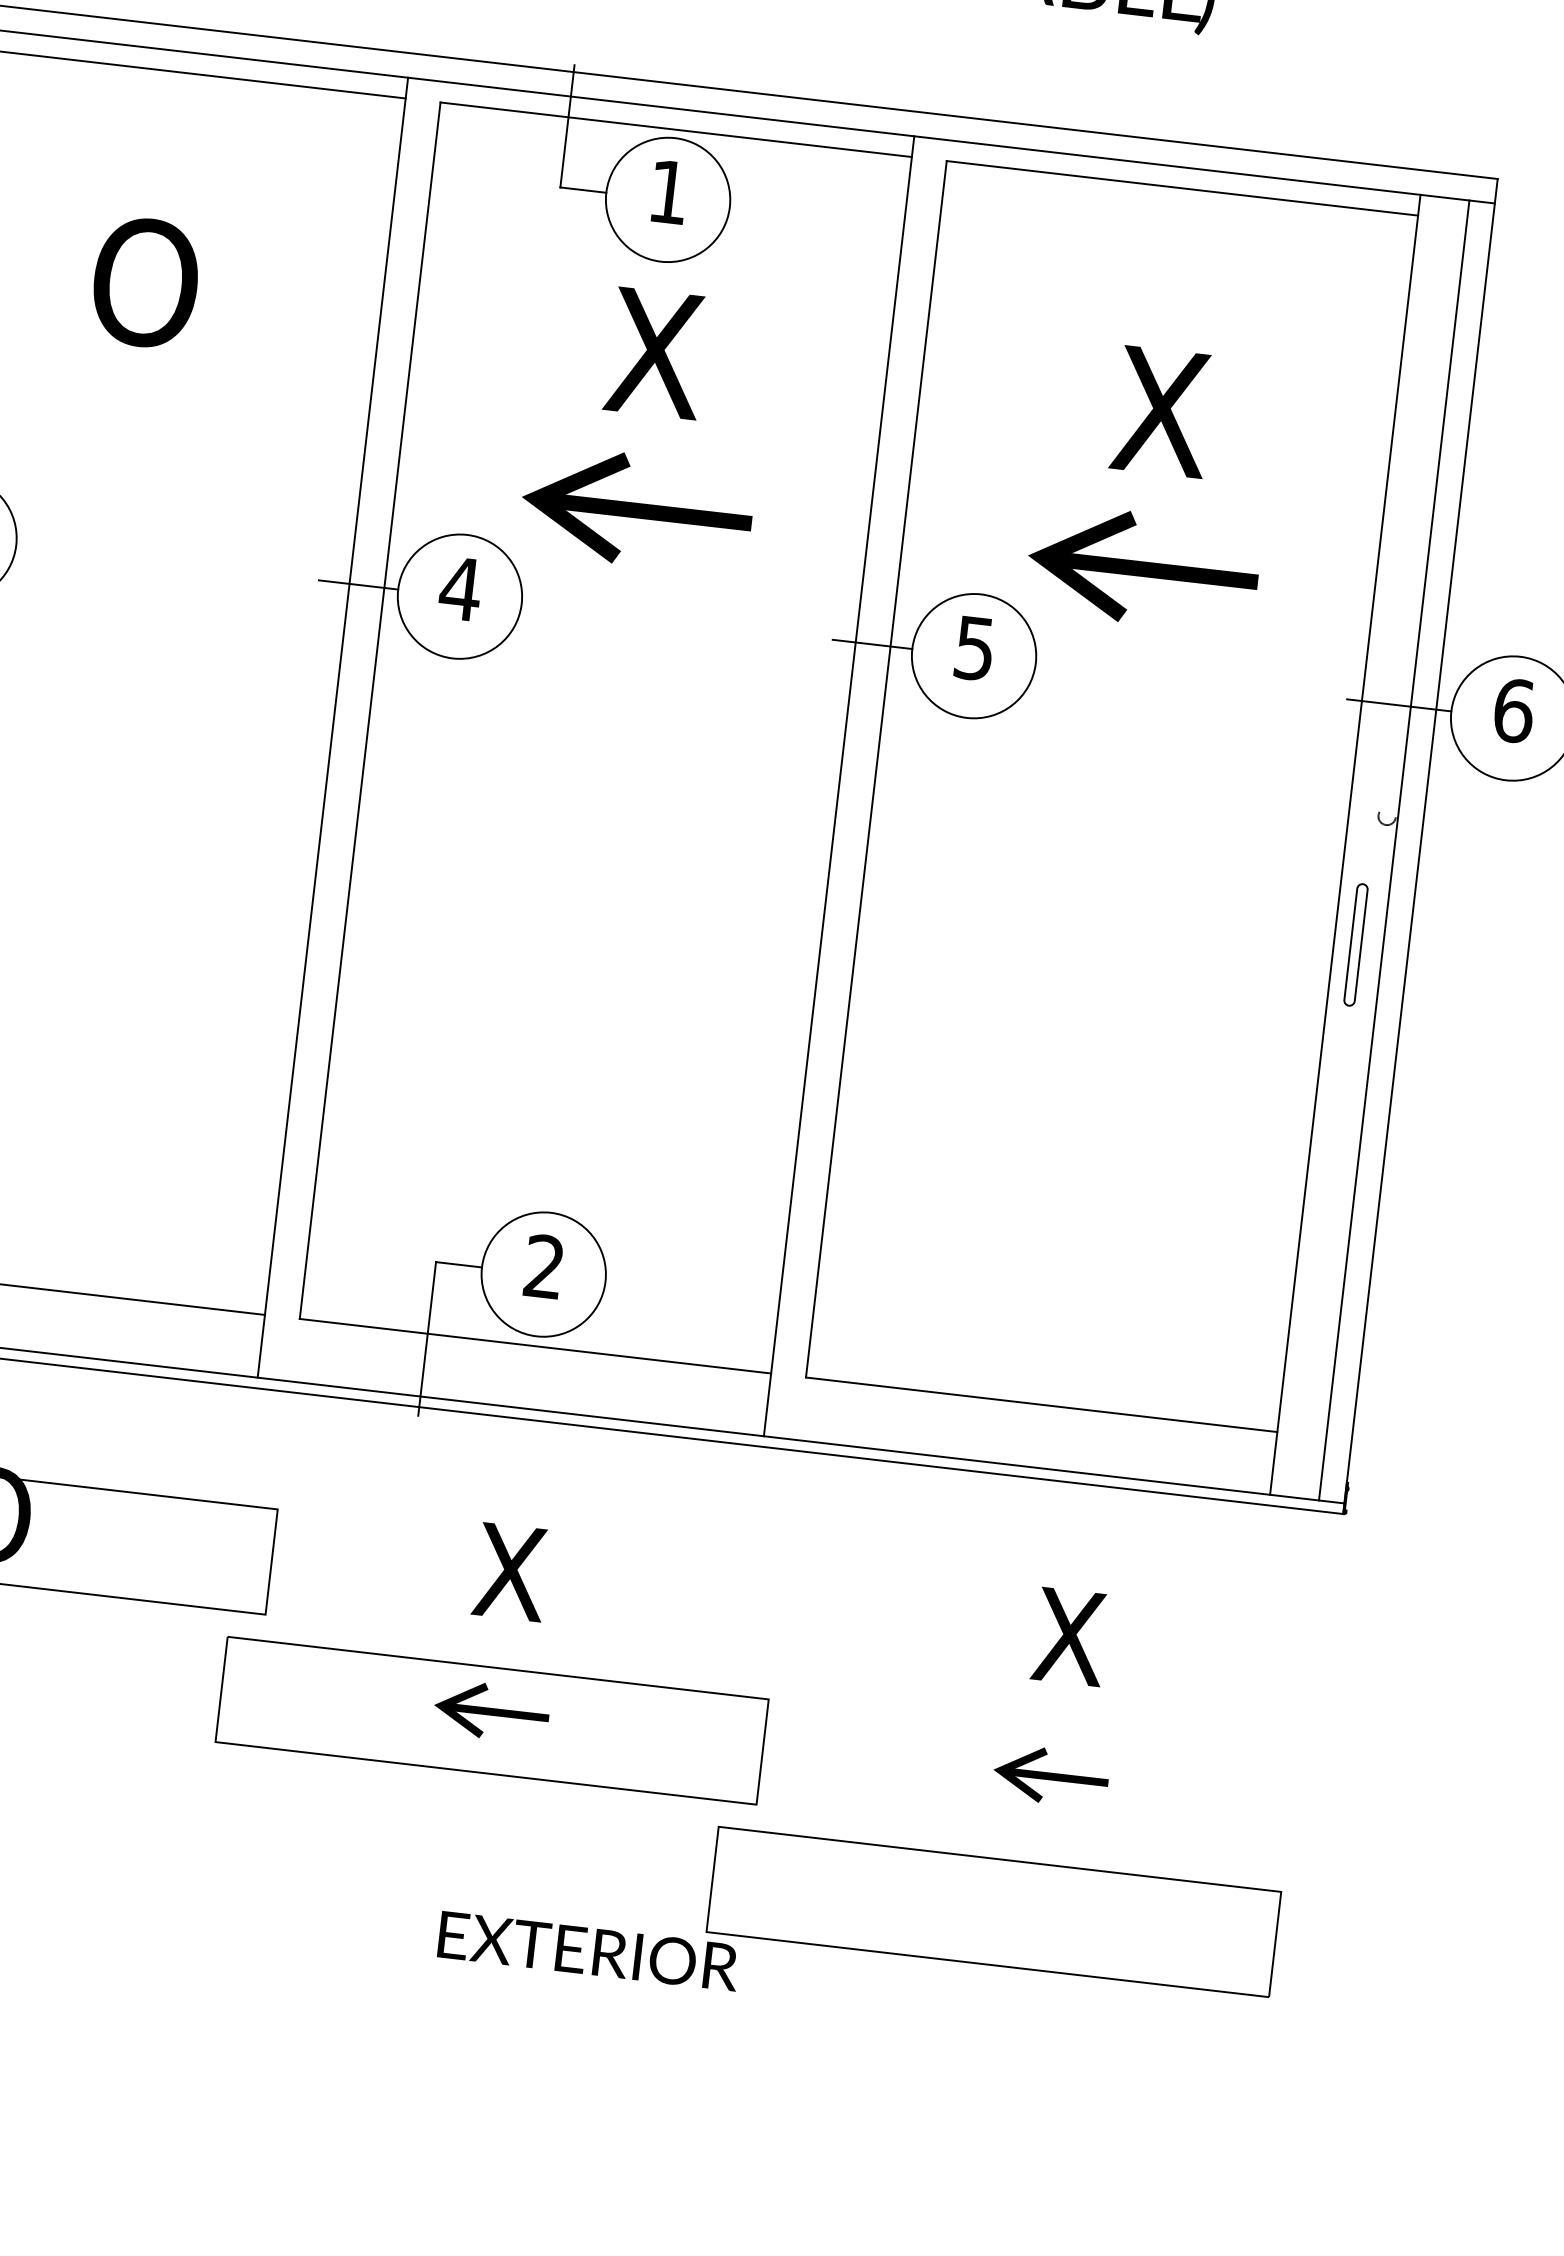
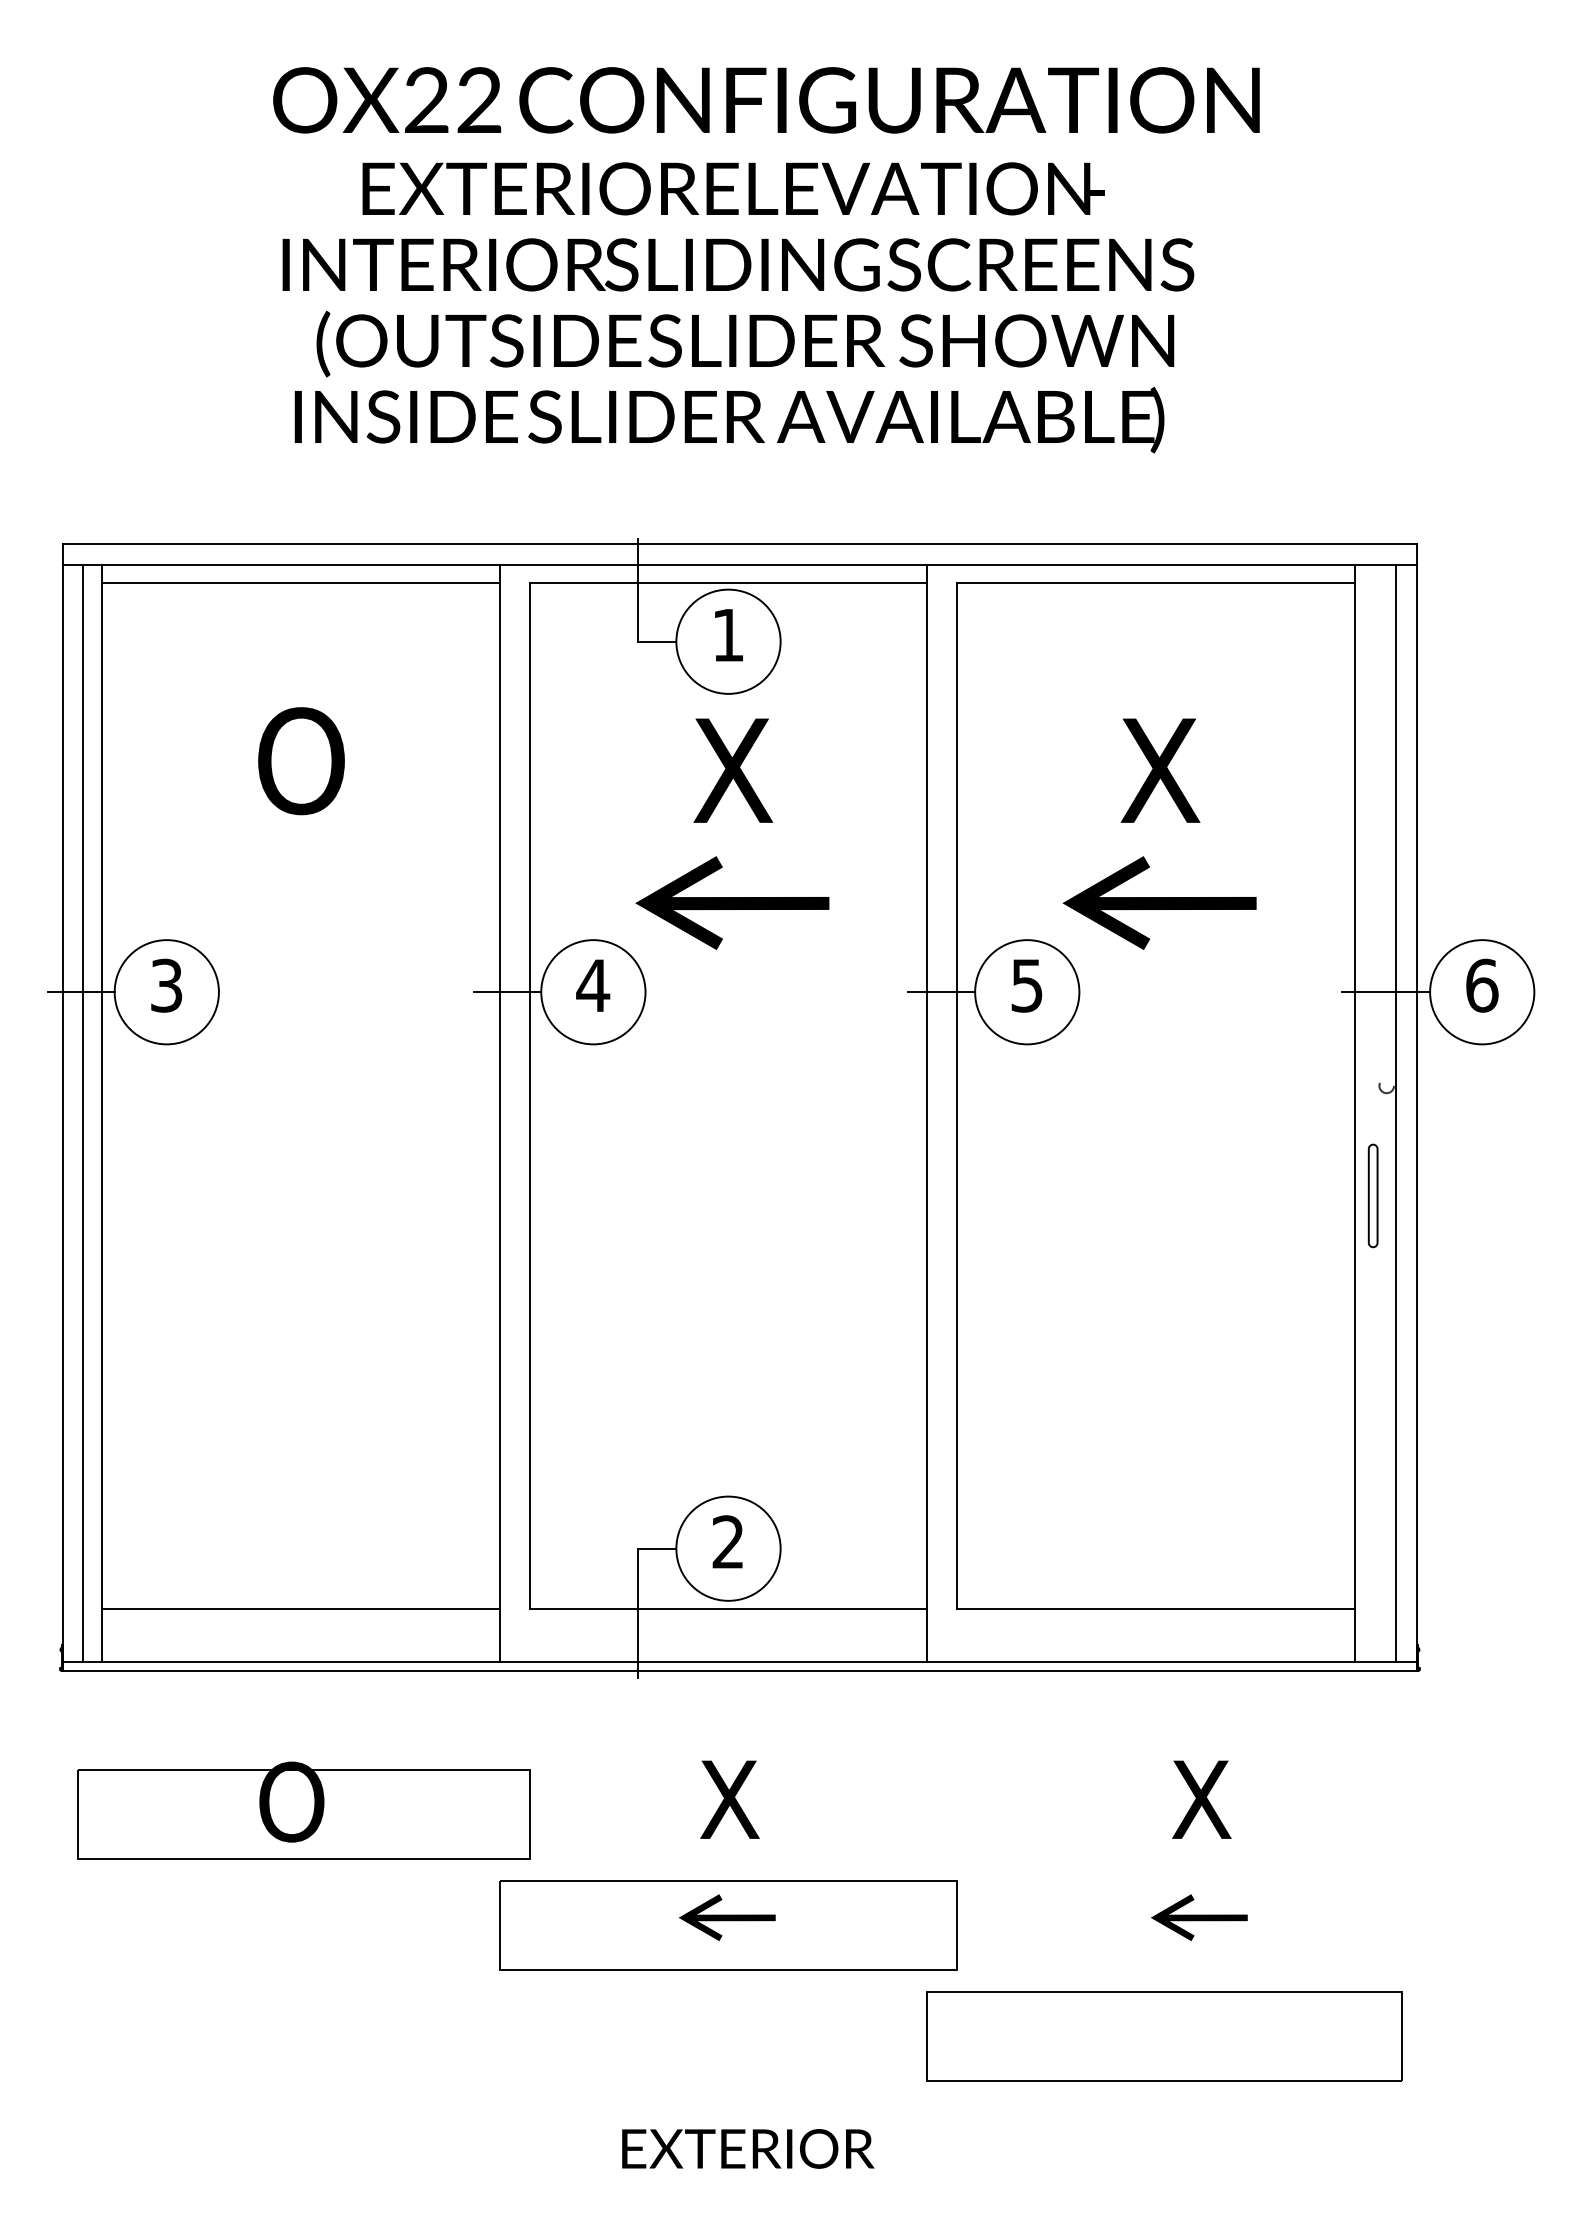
text: (589, 1950) -> (748, 2148), moved

